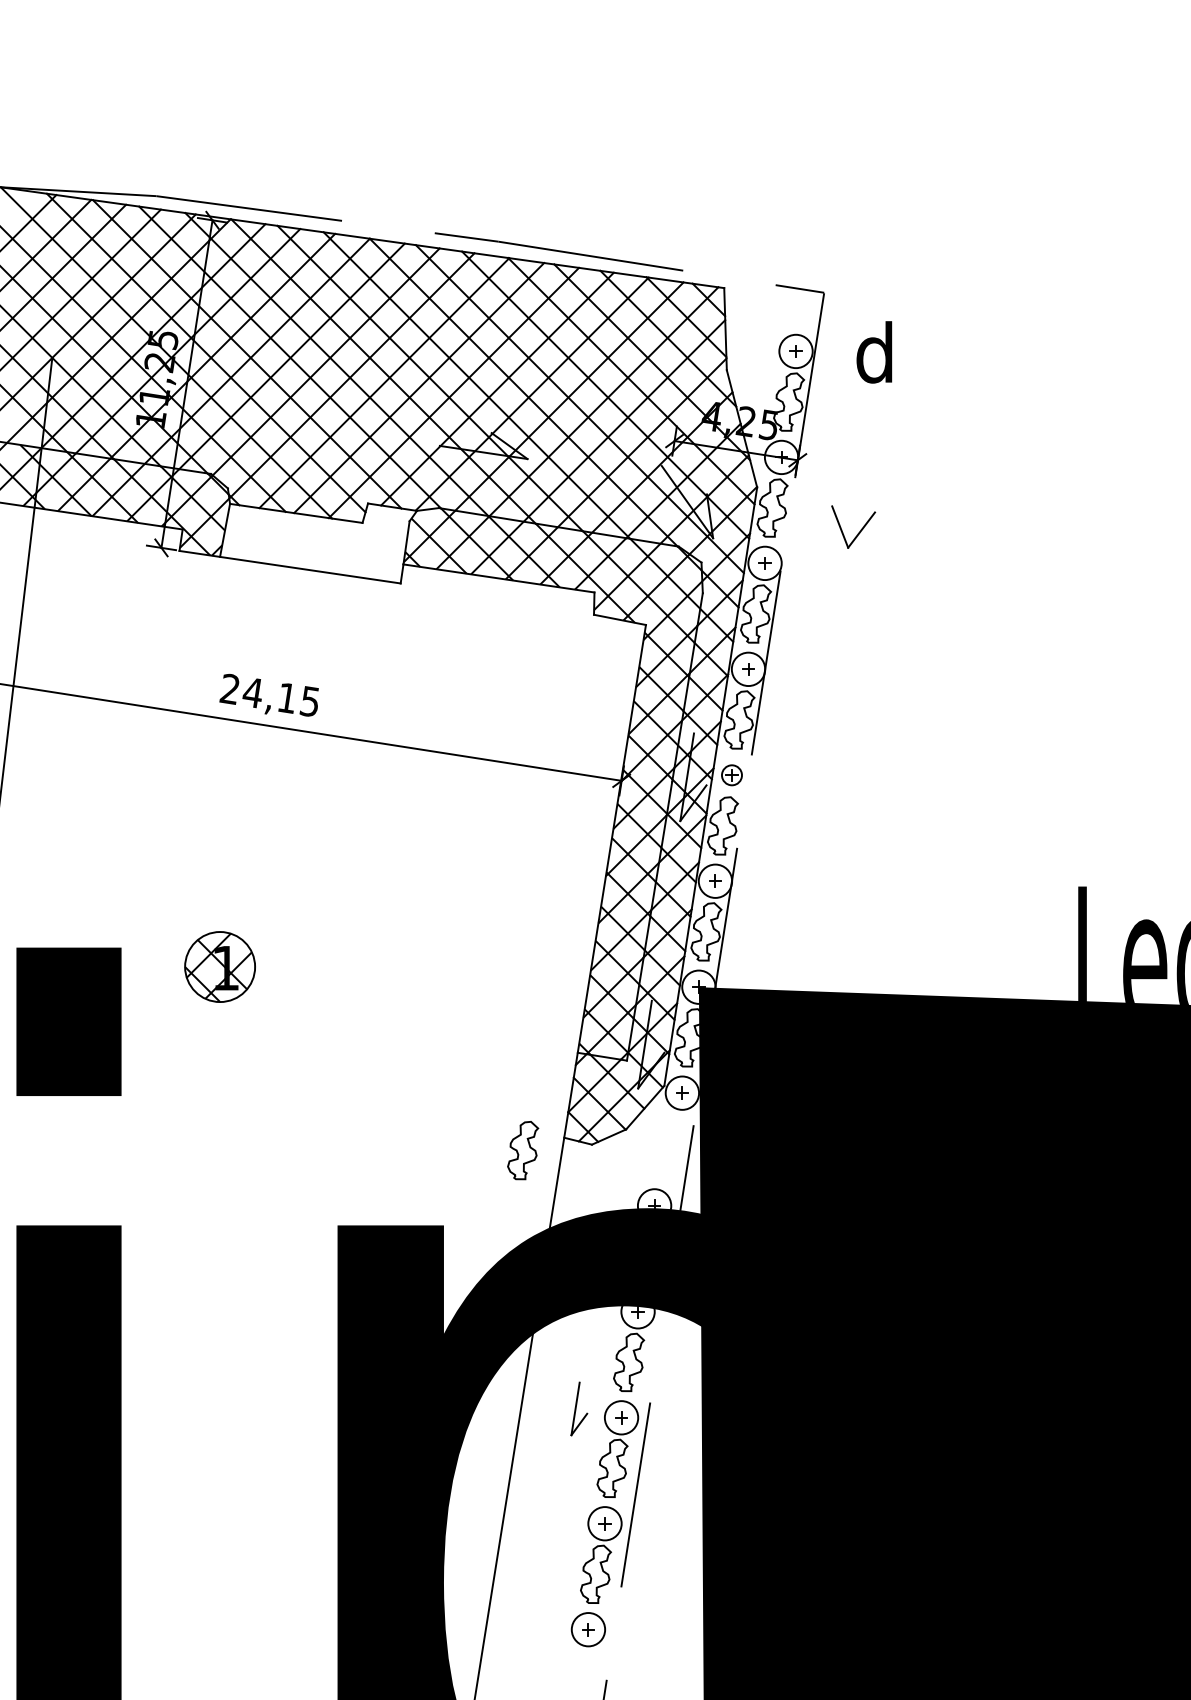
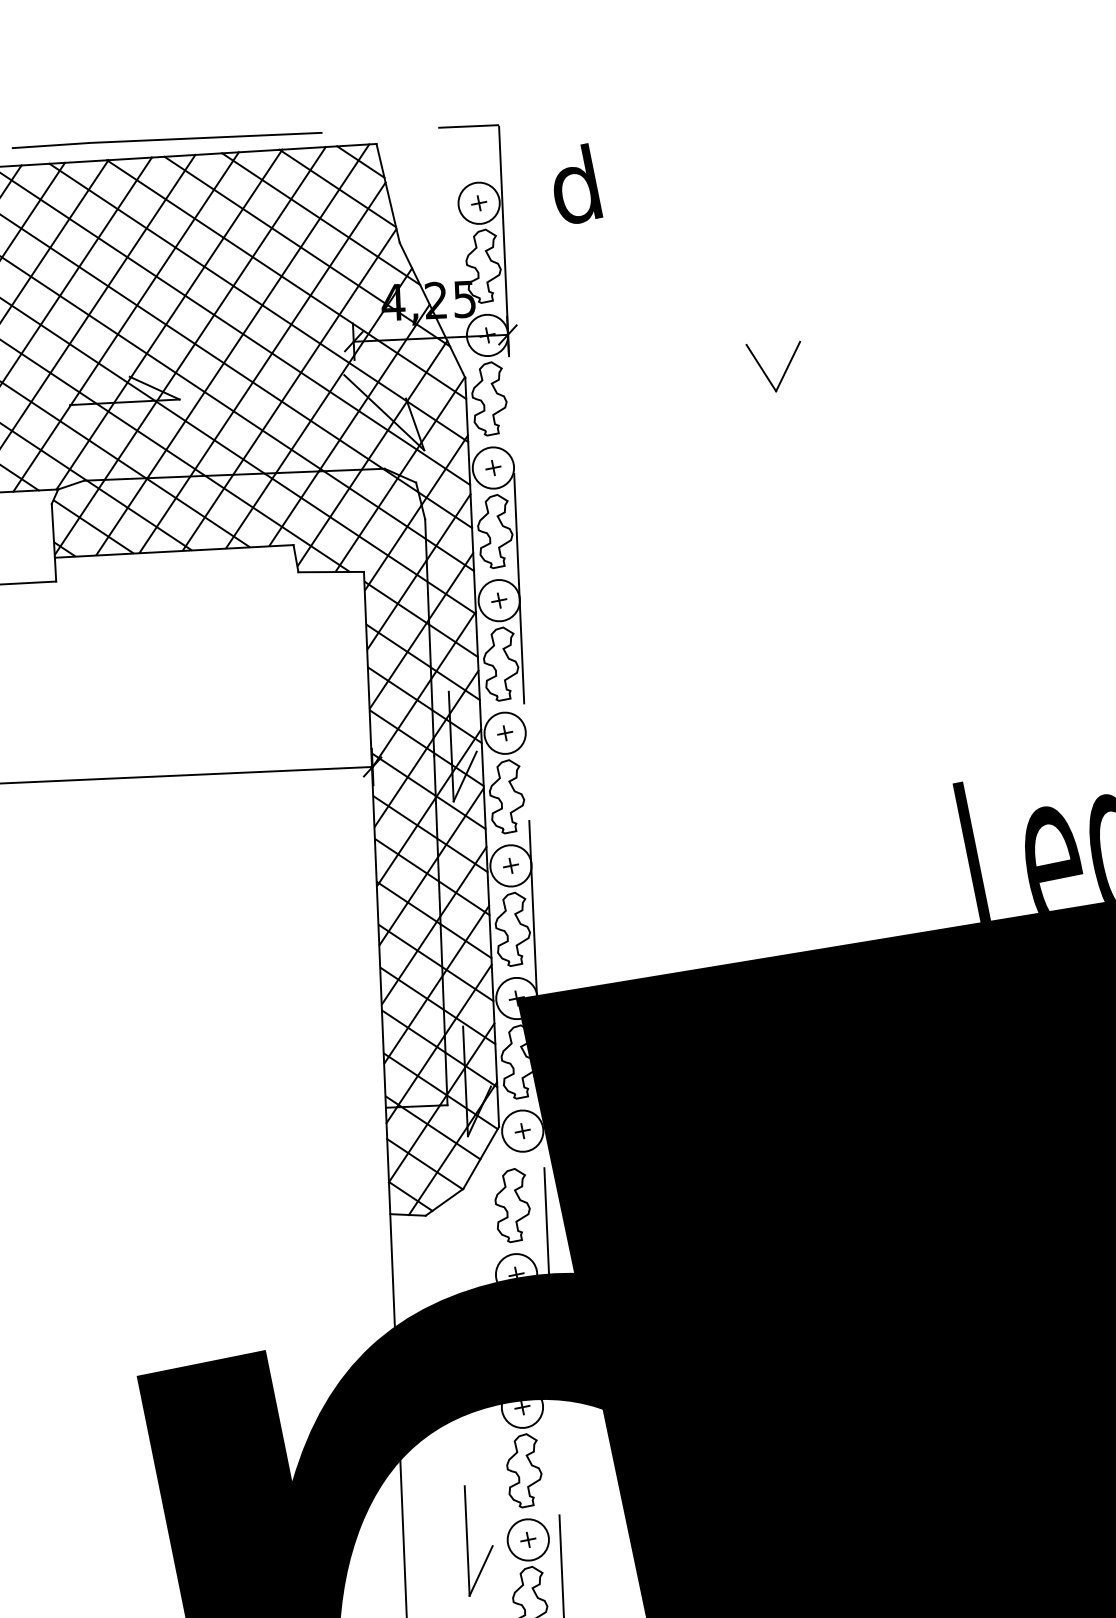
part: (860, 529) -> (786, 366), moved
circle: (731, 775) -> (504, 733), size x1.67
part: (523, 1150) -> (512, 1205), moved
part: (579, 1408) -> (475, 1538), size x1.67

